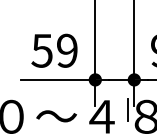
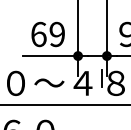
text: (41, 50) -> (38, 34), 59 -> 69

